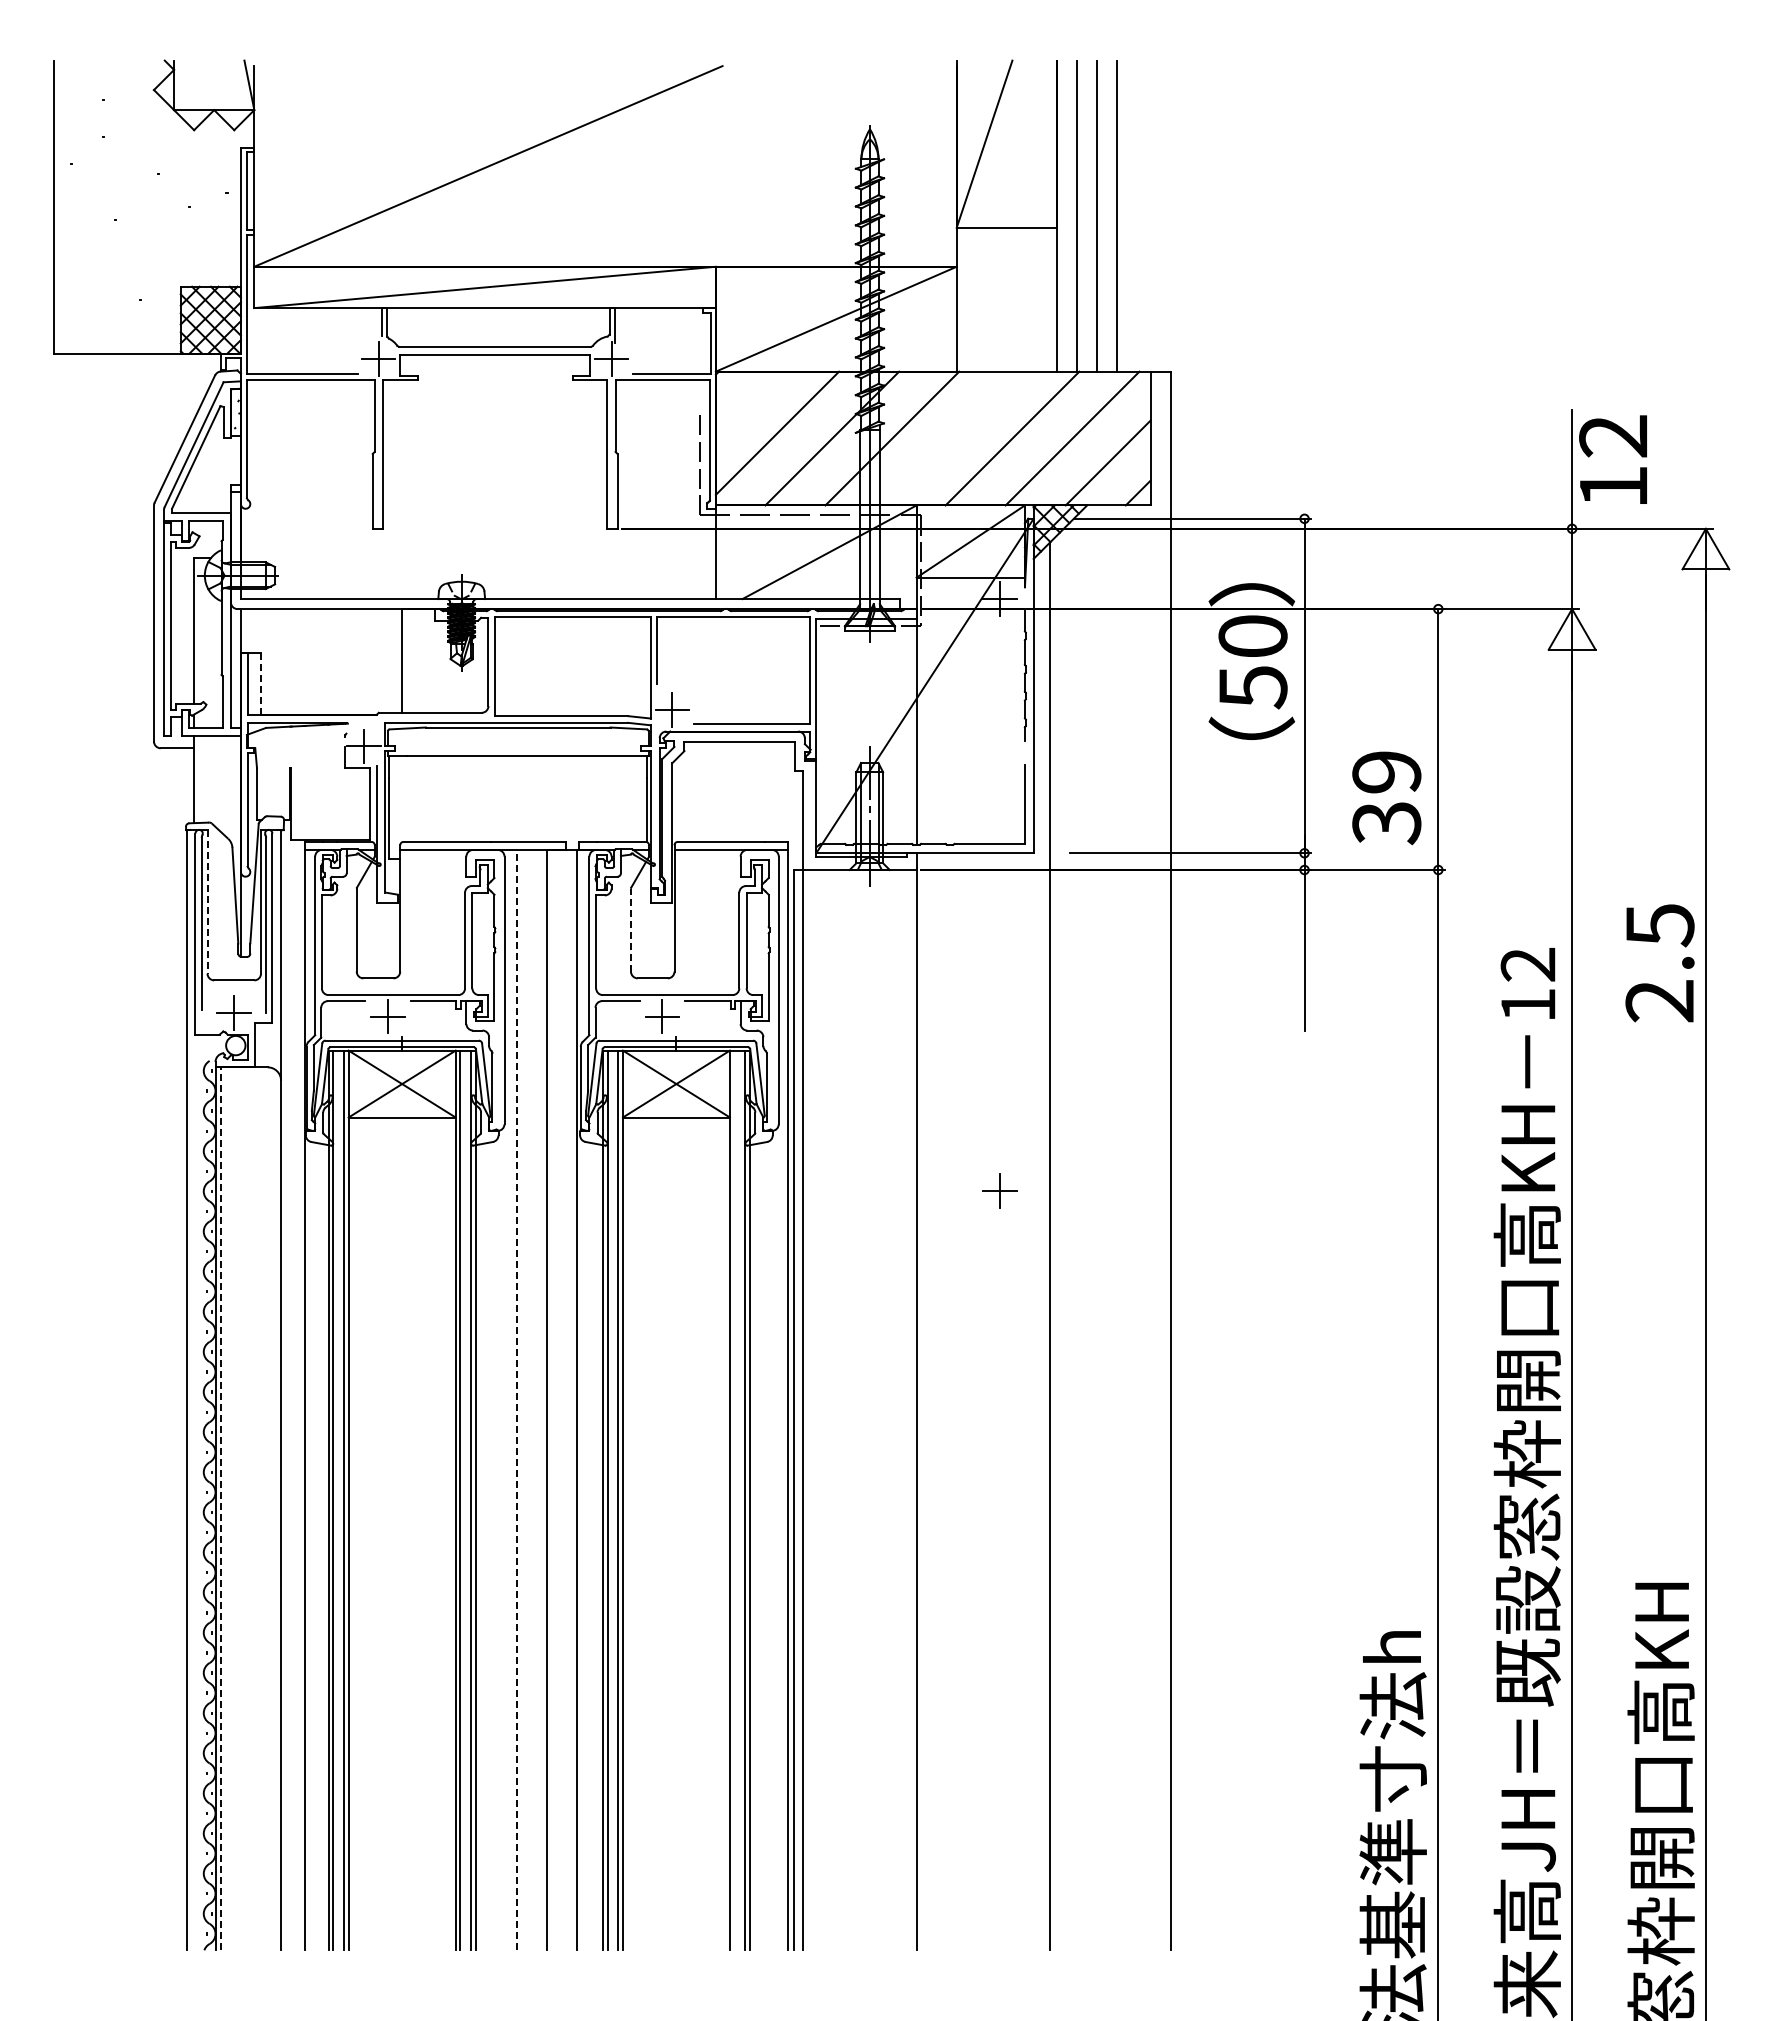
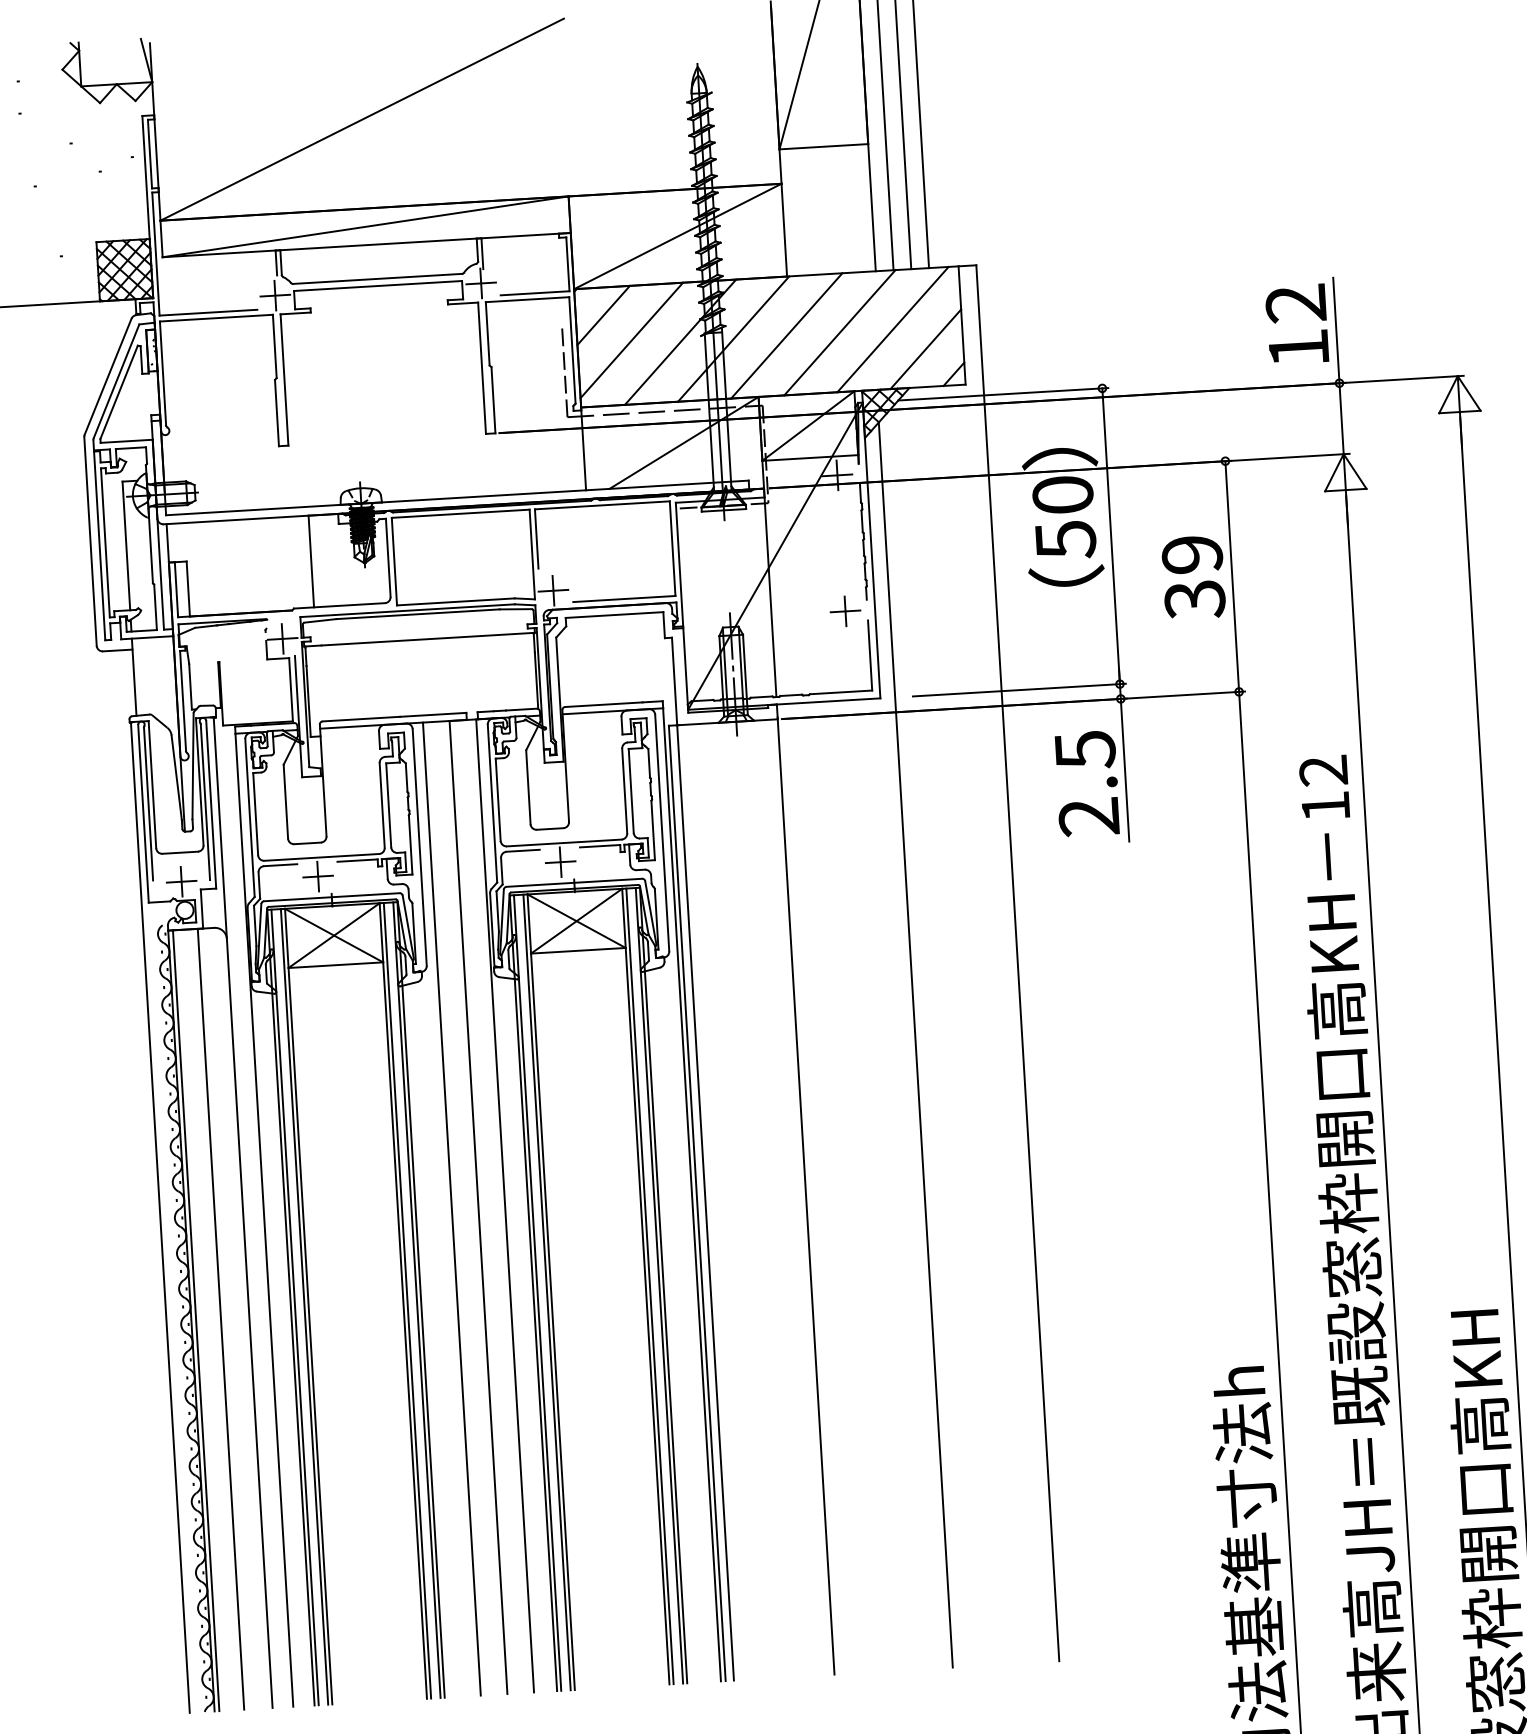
line: (747, 402) -> (603, 314), added
line: (952, 438) -> (786, 335), added
text: (1612, 459) -> (1296, 324), moved
line: (261, 684) -> (188, 589), dashed -> solid
text: (1386, 798) -> (1193, 577), moved
line: (207, 901) -> (152, 784), dashed -> solid
line: (631, 930) -> (528, 787), dashed -> solid
text: (1659, 963) -> (1086, 783), moved
part: (999, 1190) -> (844, 611), moved
line: (516, 1399) -> (451, 1208), dashed -> solid
line: (734, 1500) -> (649, 1286), added
line: (220, 1508) -> (195, 1320), dashed -> solid
line: (248, 1508) -> (220, 1318), added

